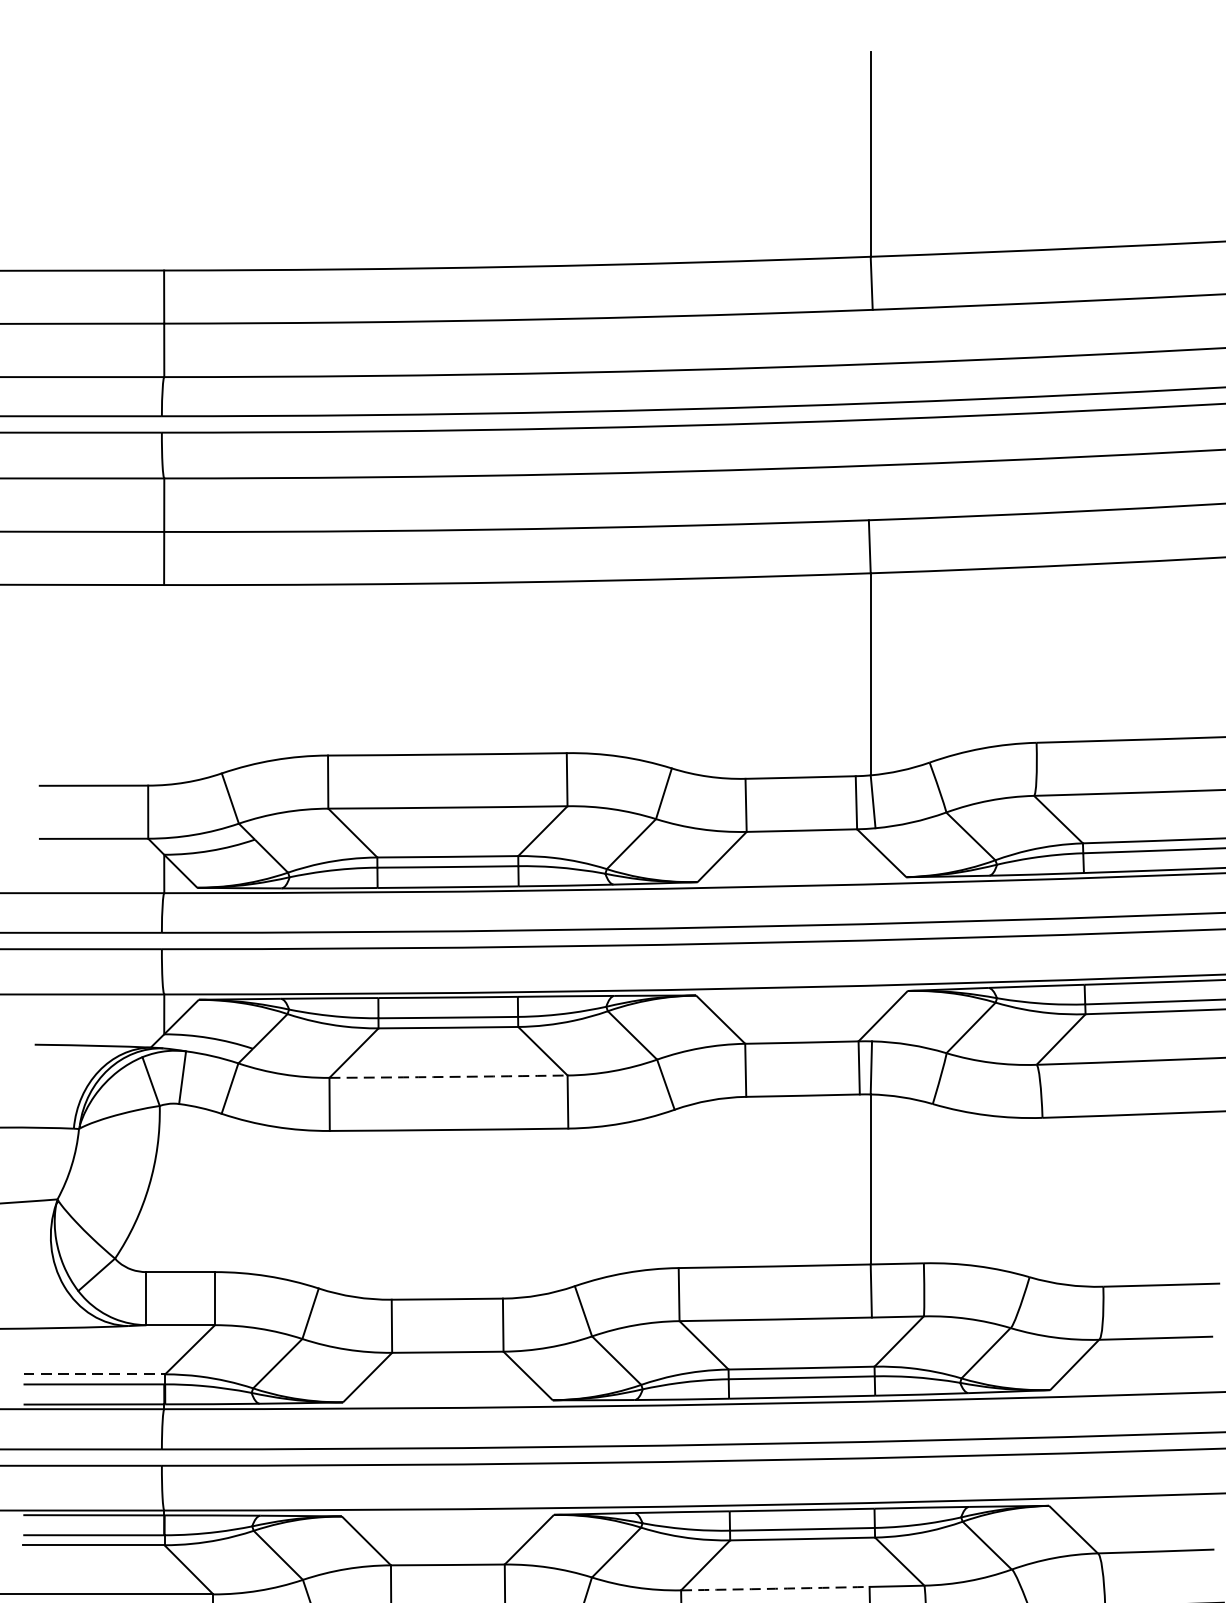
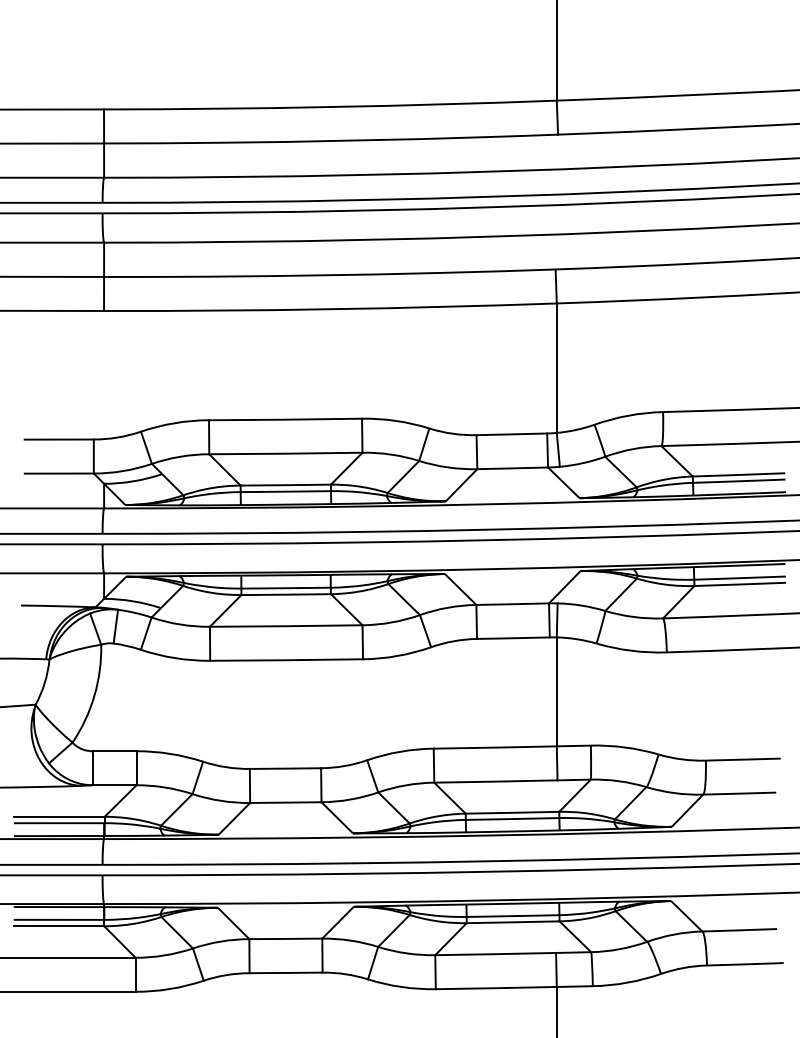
arc: (448, 1077) -> (286, 626), dashed -> solid
line: (94, 1373) -> (59, 816), dashed -> solid
arc: (775, 1589) -> (495, 954), dashed -> solid

